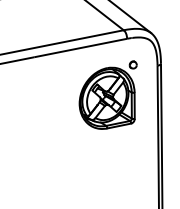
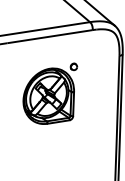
part: (107, 94) -> (49, 92), moved

